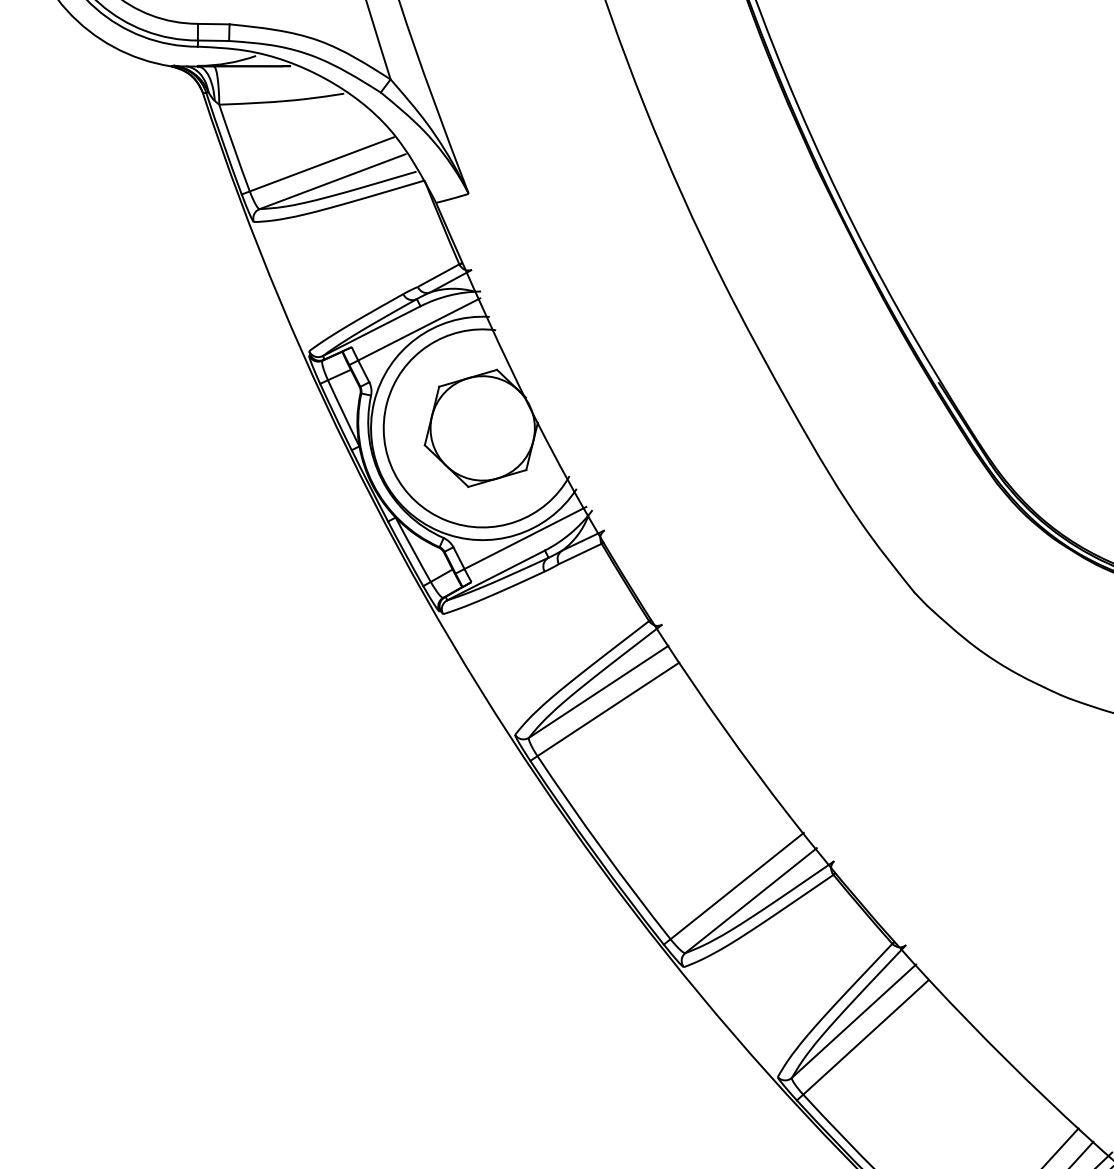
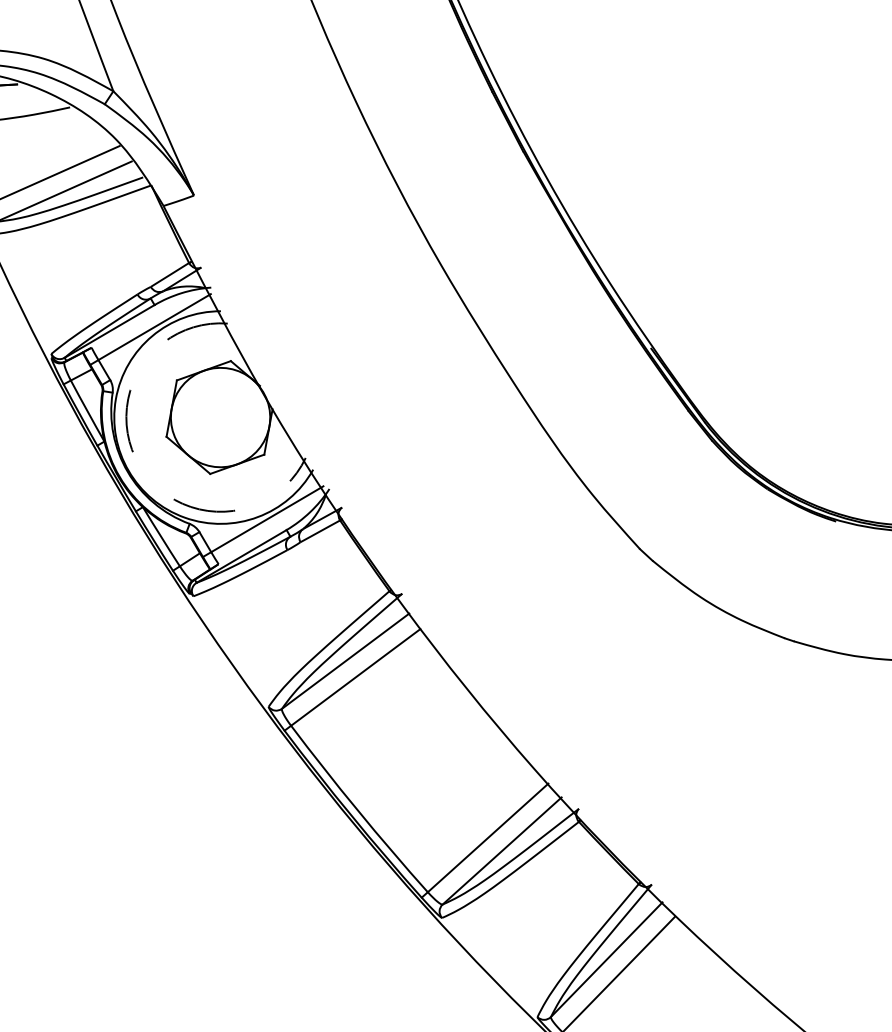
arc: (394, 472) -> (139, 464), solid -> dashed

